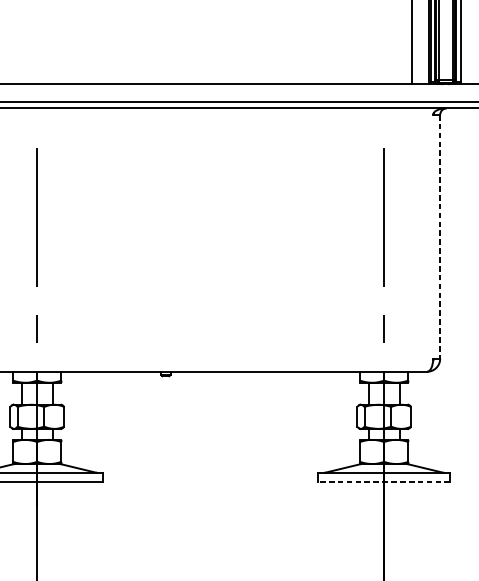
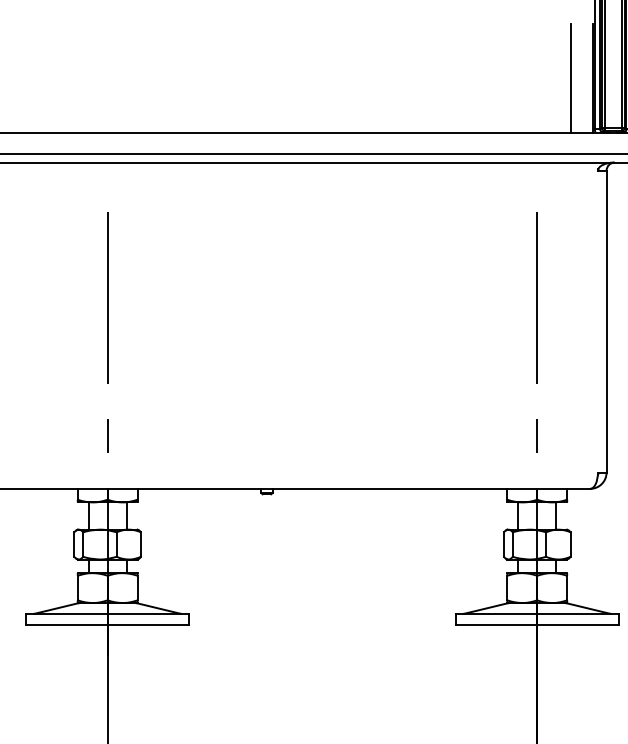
line: (440, 236) -> (606, 321), dashed -> solid
line: (384, 481) -> (537, 624), dashed -> solid

